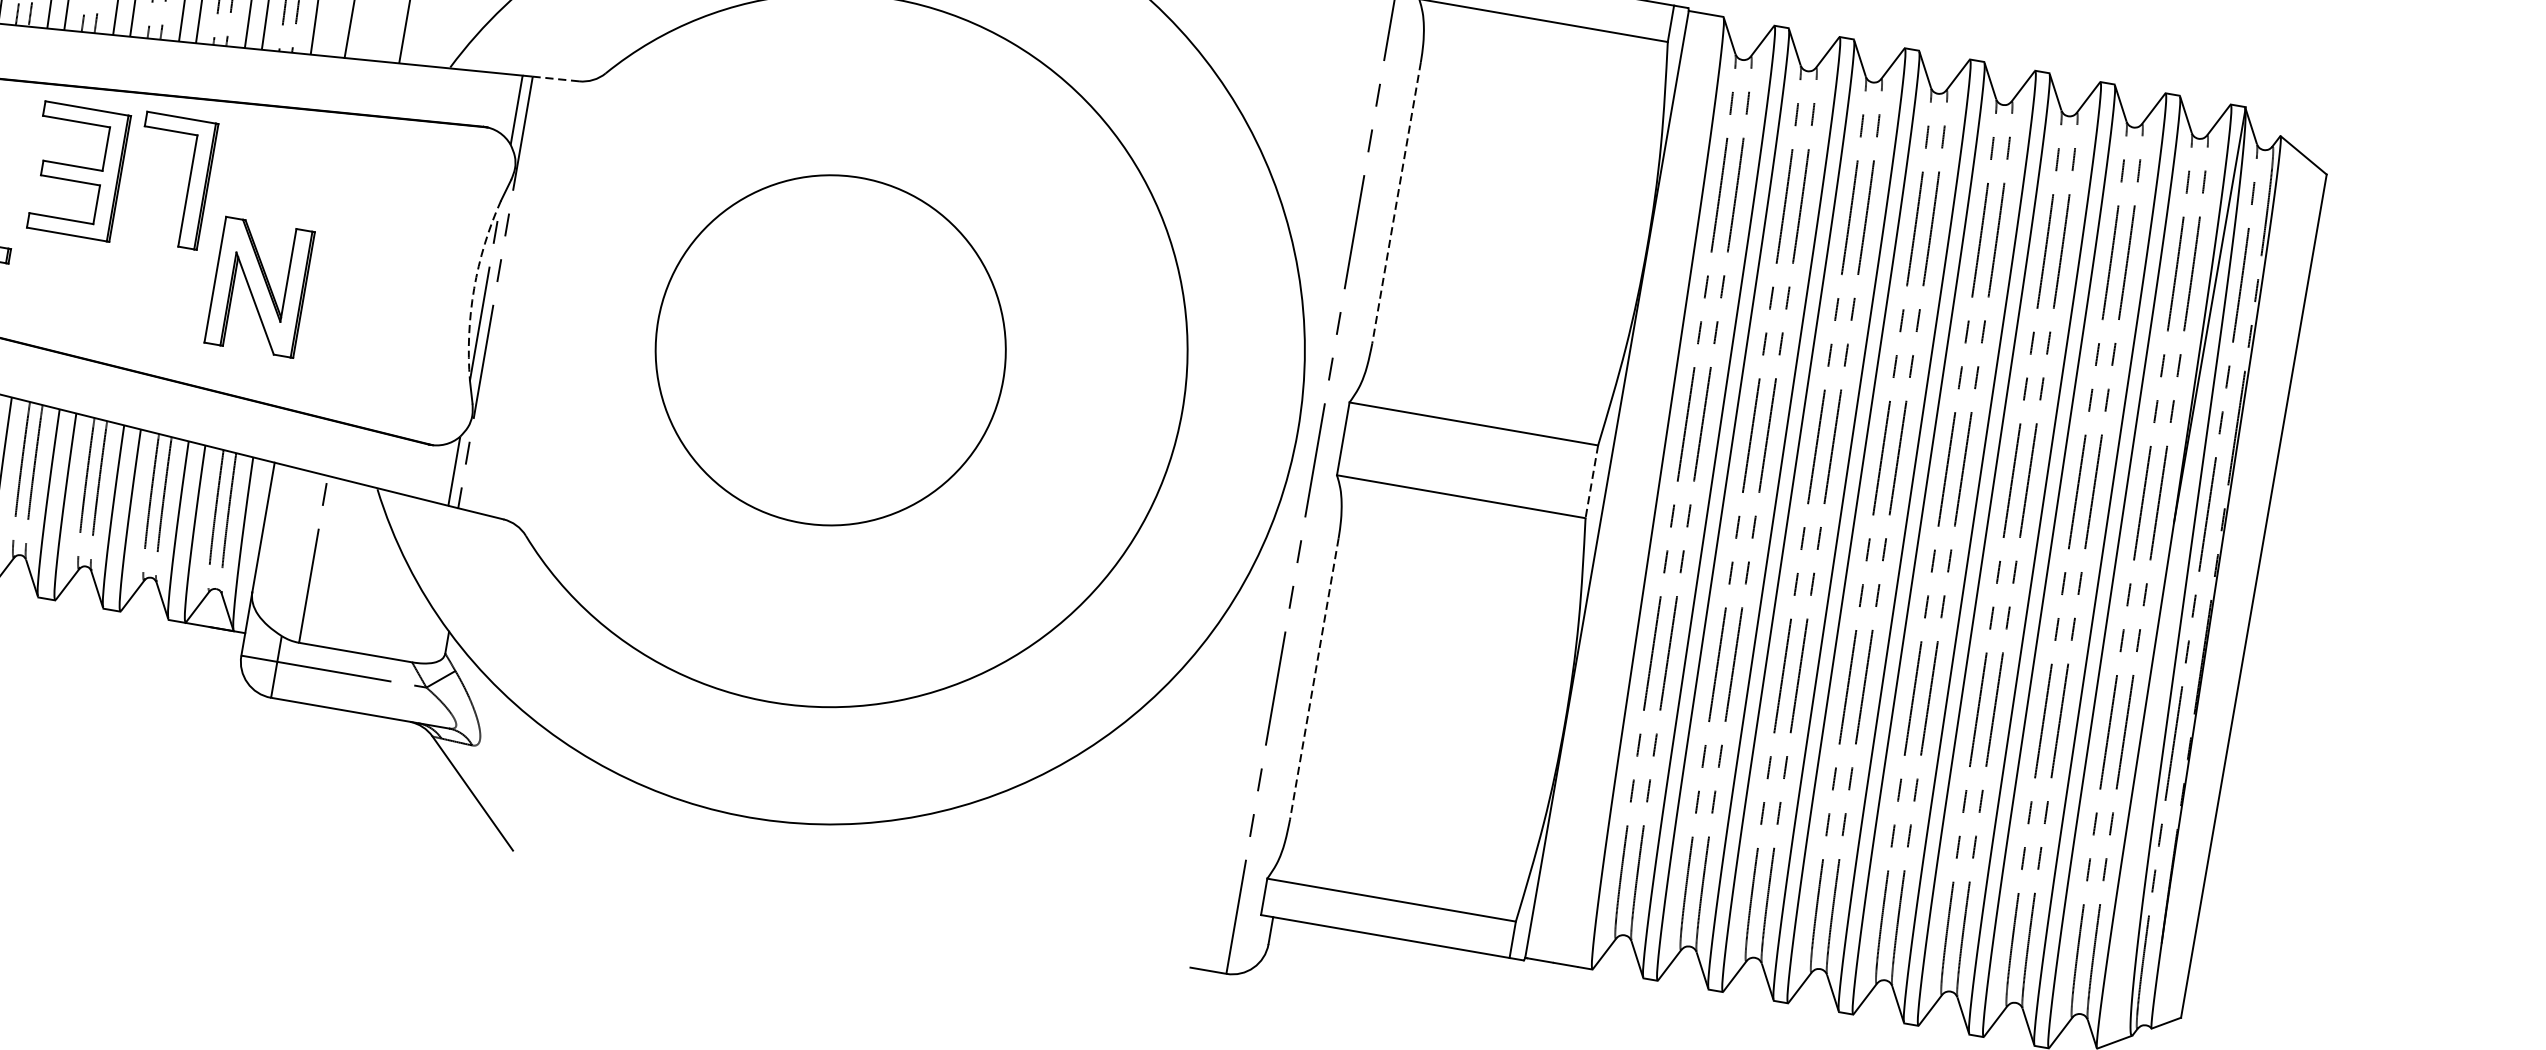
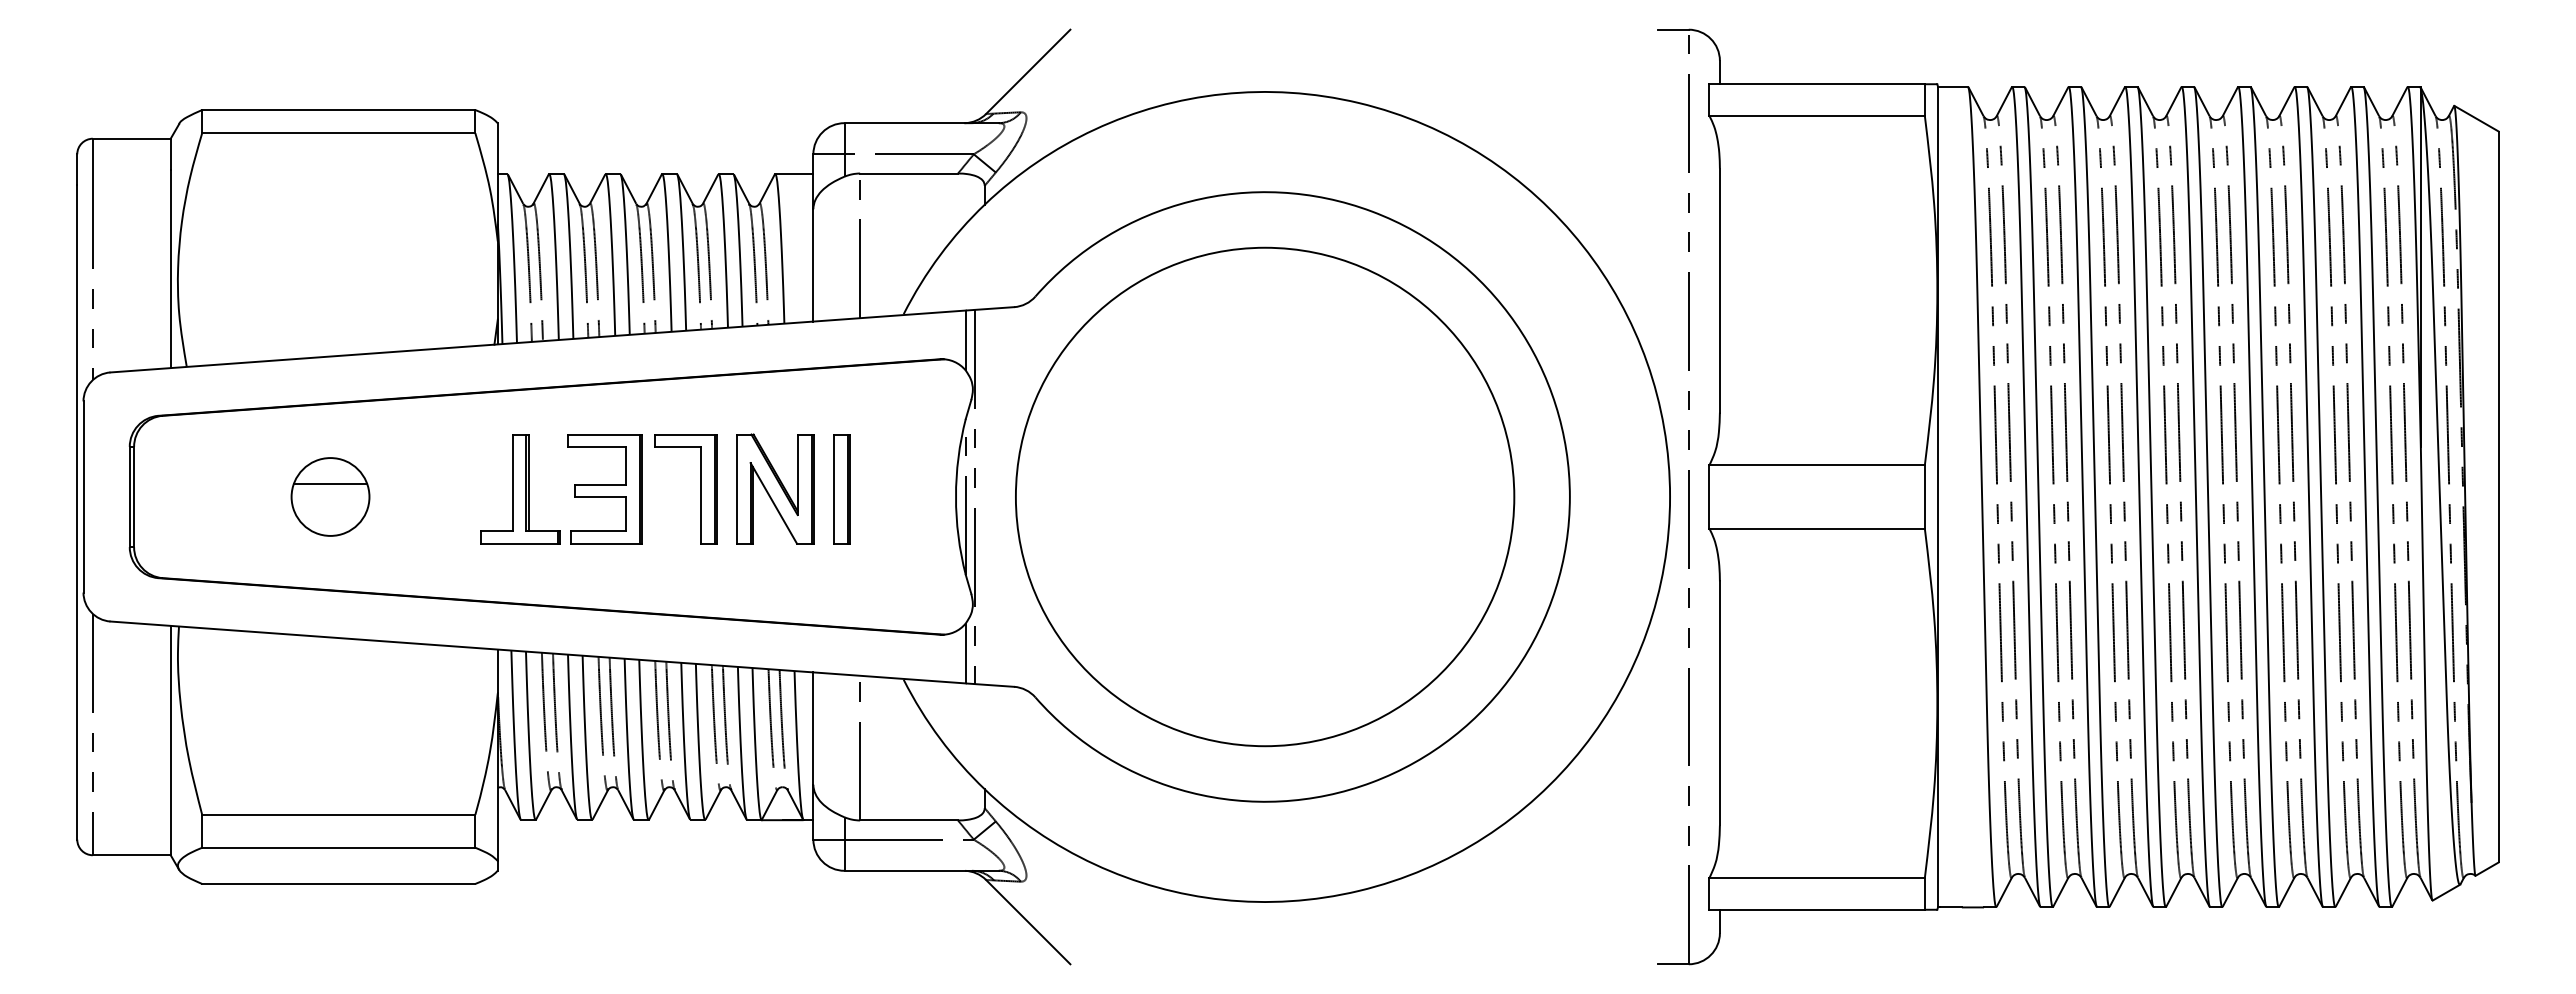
line: (556, 78) -> (994, 308), dashed -> solid
part: (76, 172) -> (604, 489), moved
part: (188, 184) -> (700, 489), moved
line: (1396, 202) -> (1719, 290), dashed -> solid
part: (343, 257) -> (841, 489), added
part: (260, 286) -> (775, 488), moved
arc: (473, 289) -> (955, 497), dashed -> solid
circle: (830, 349) -> (1264, 496), size x1.67
line: (1591, 482) -> (1924, 497), dashed -> solid
line: (1313, 679) -> (1719, 703), dashed -> solid

